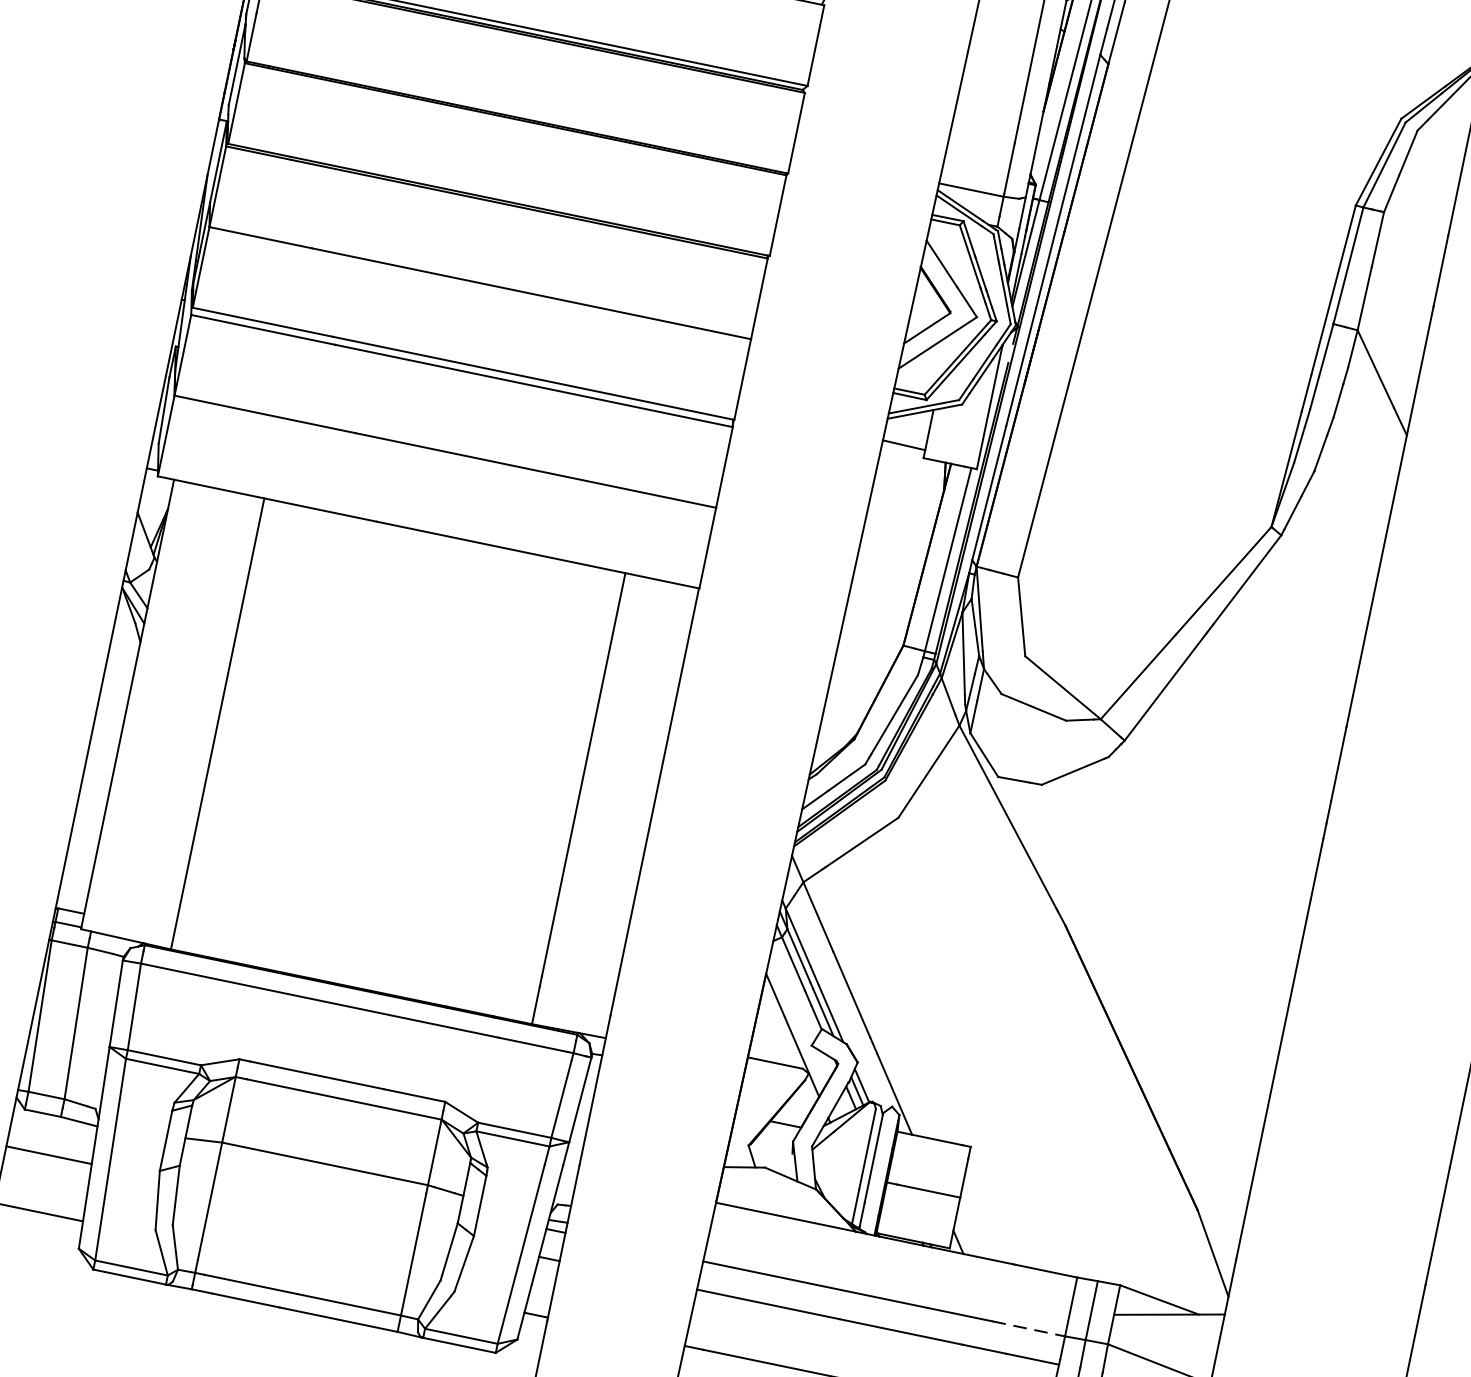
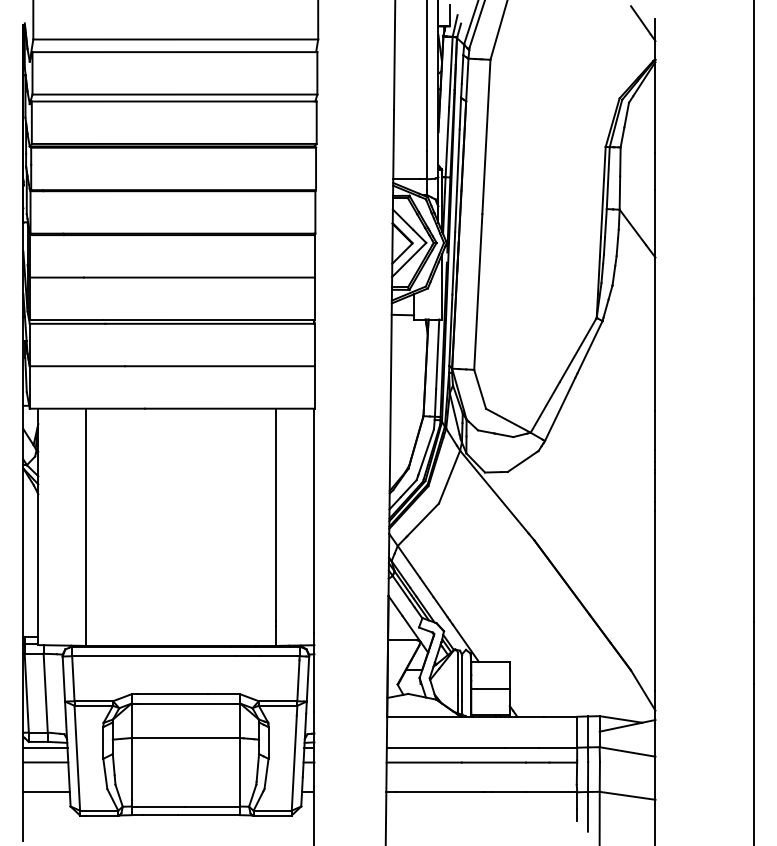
line: (54, 1126) -> (45, 747), added
line: (1029, 1328) -> (558, 747), dashed -> solid

